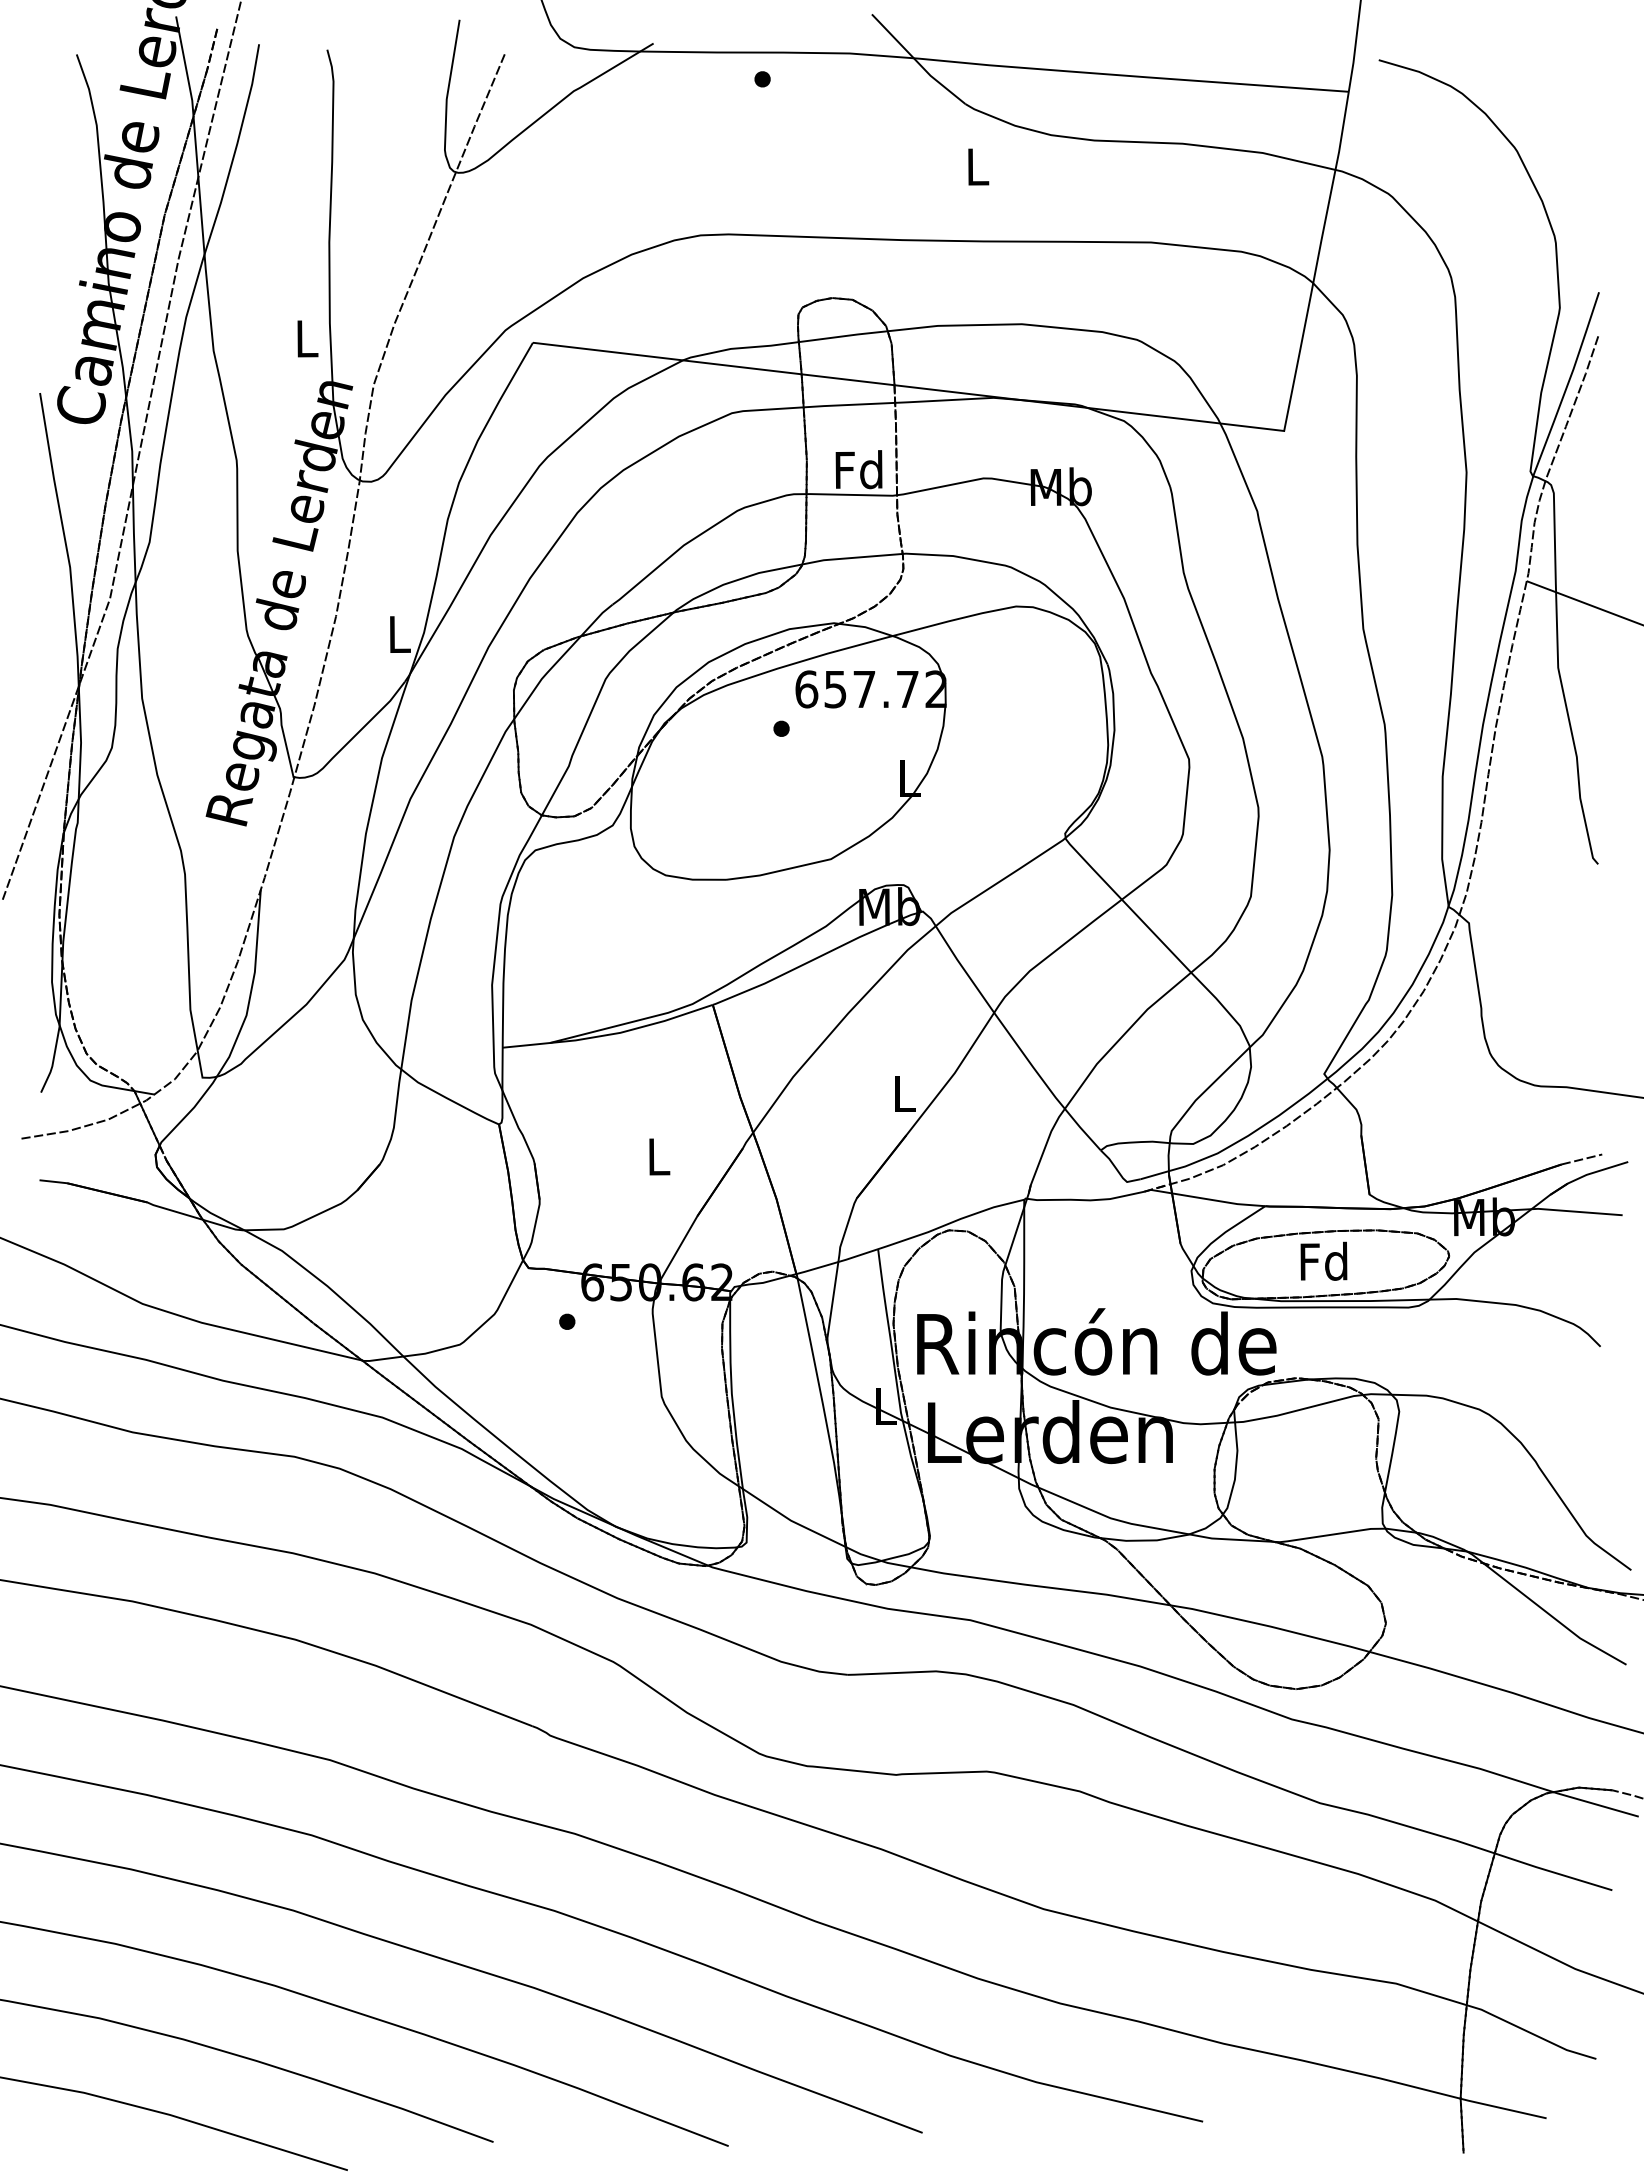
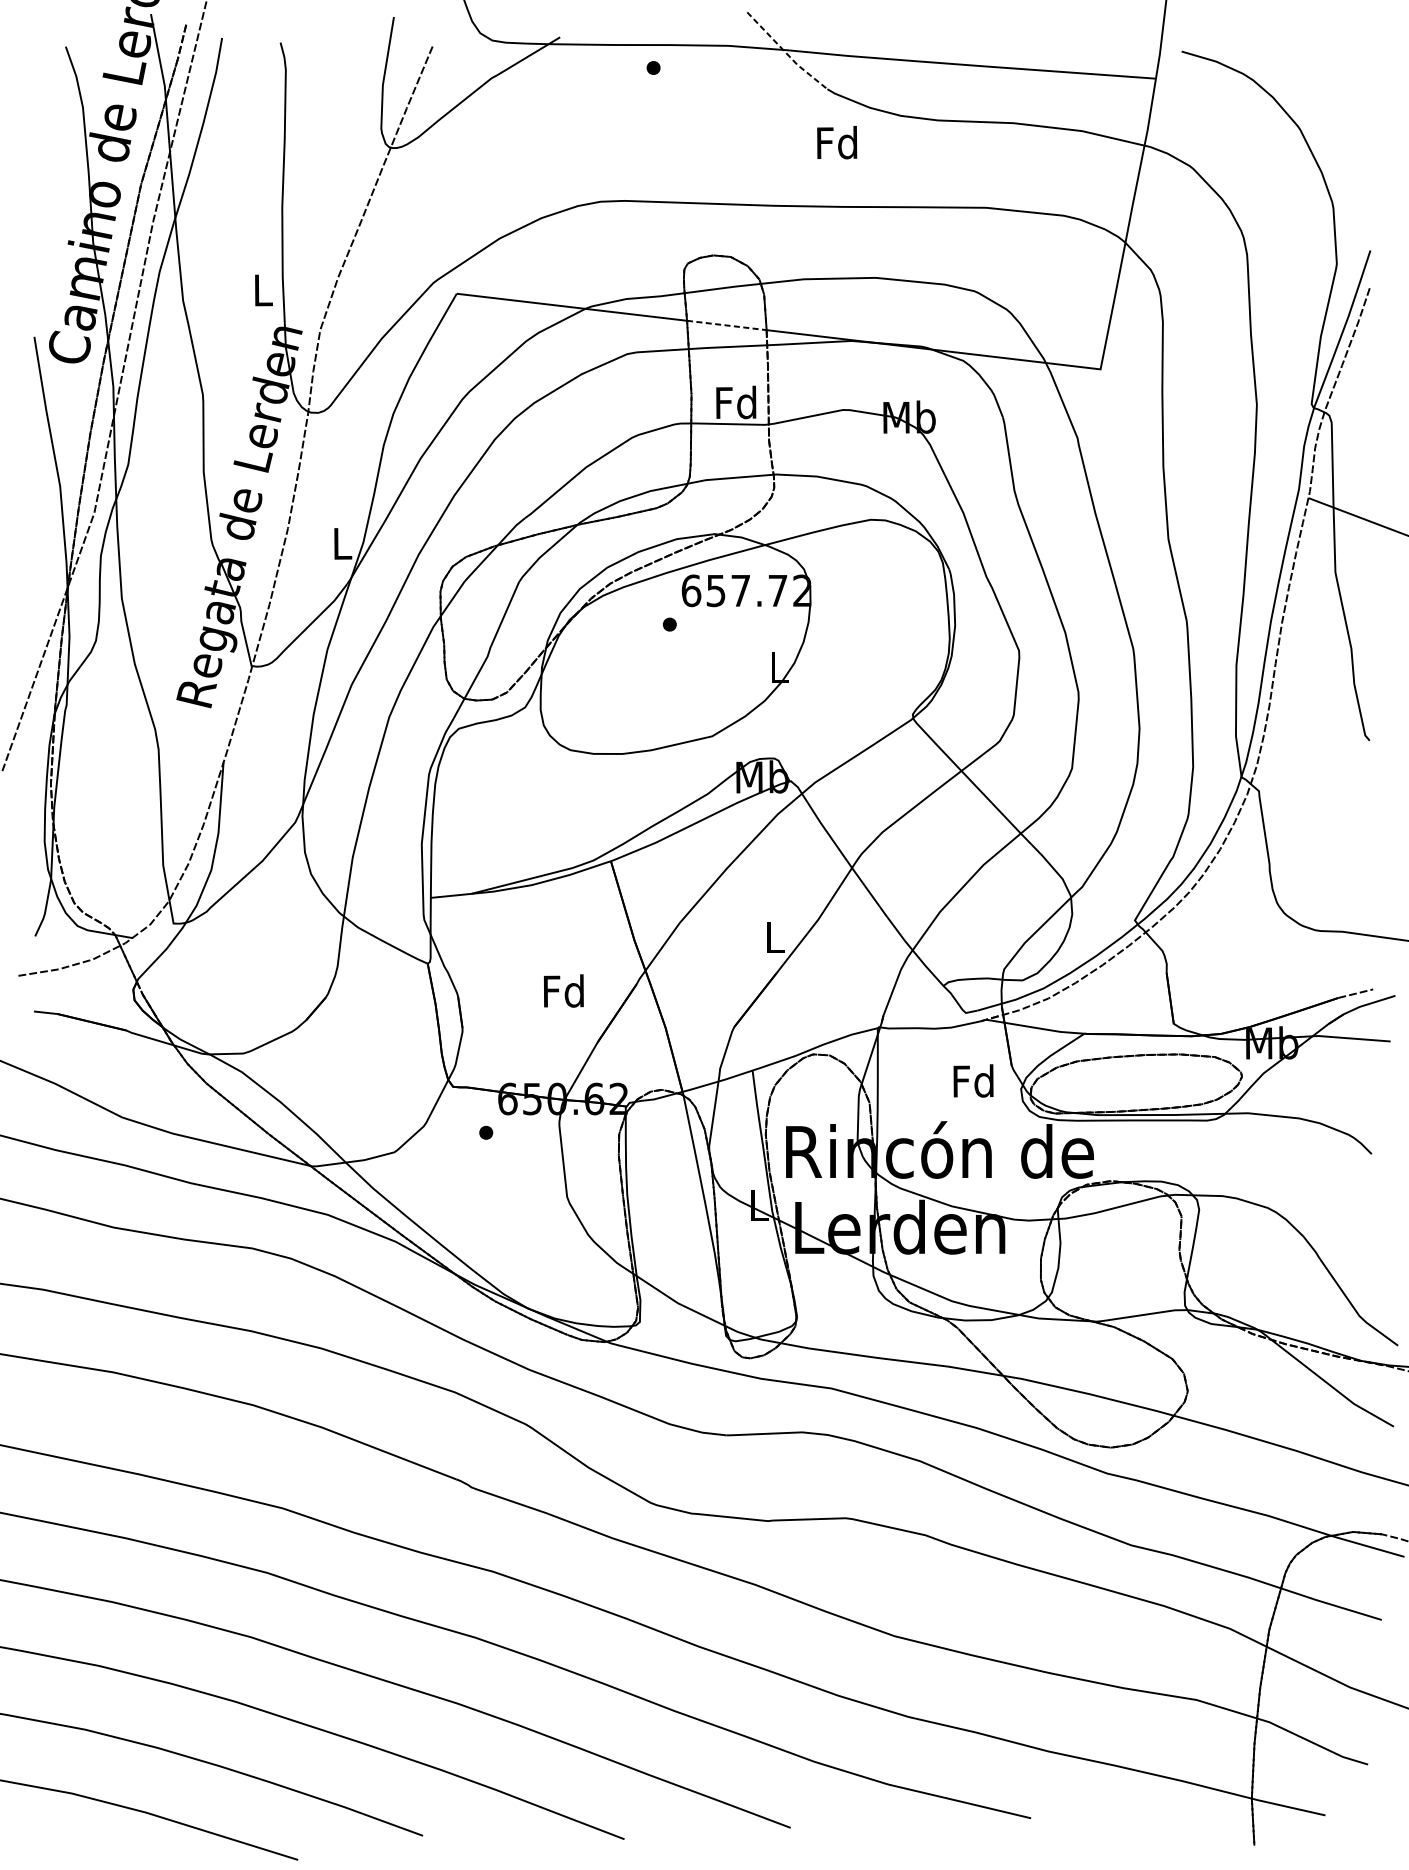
line: (917, 62) -> (786, 53), solid -> dashed
text: (976, 166) -> (836, 142), L -> Fd
line: (848, 379) -> (727, 325), solid -> dashed
text: (657, 1155) -> (563, 990), L -> Fd
text: (1323, 1260) -> (973, 1080), moved

